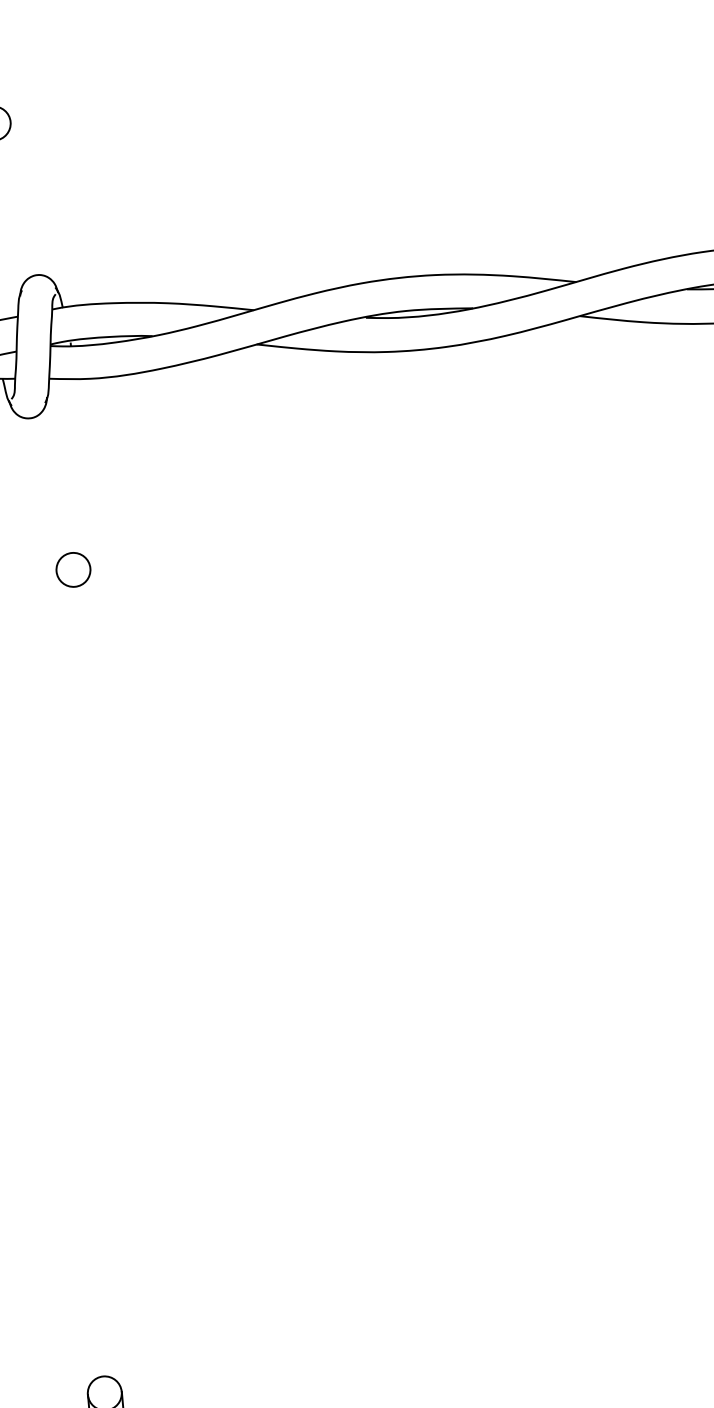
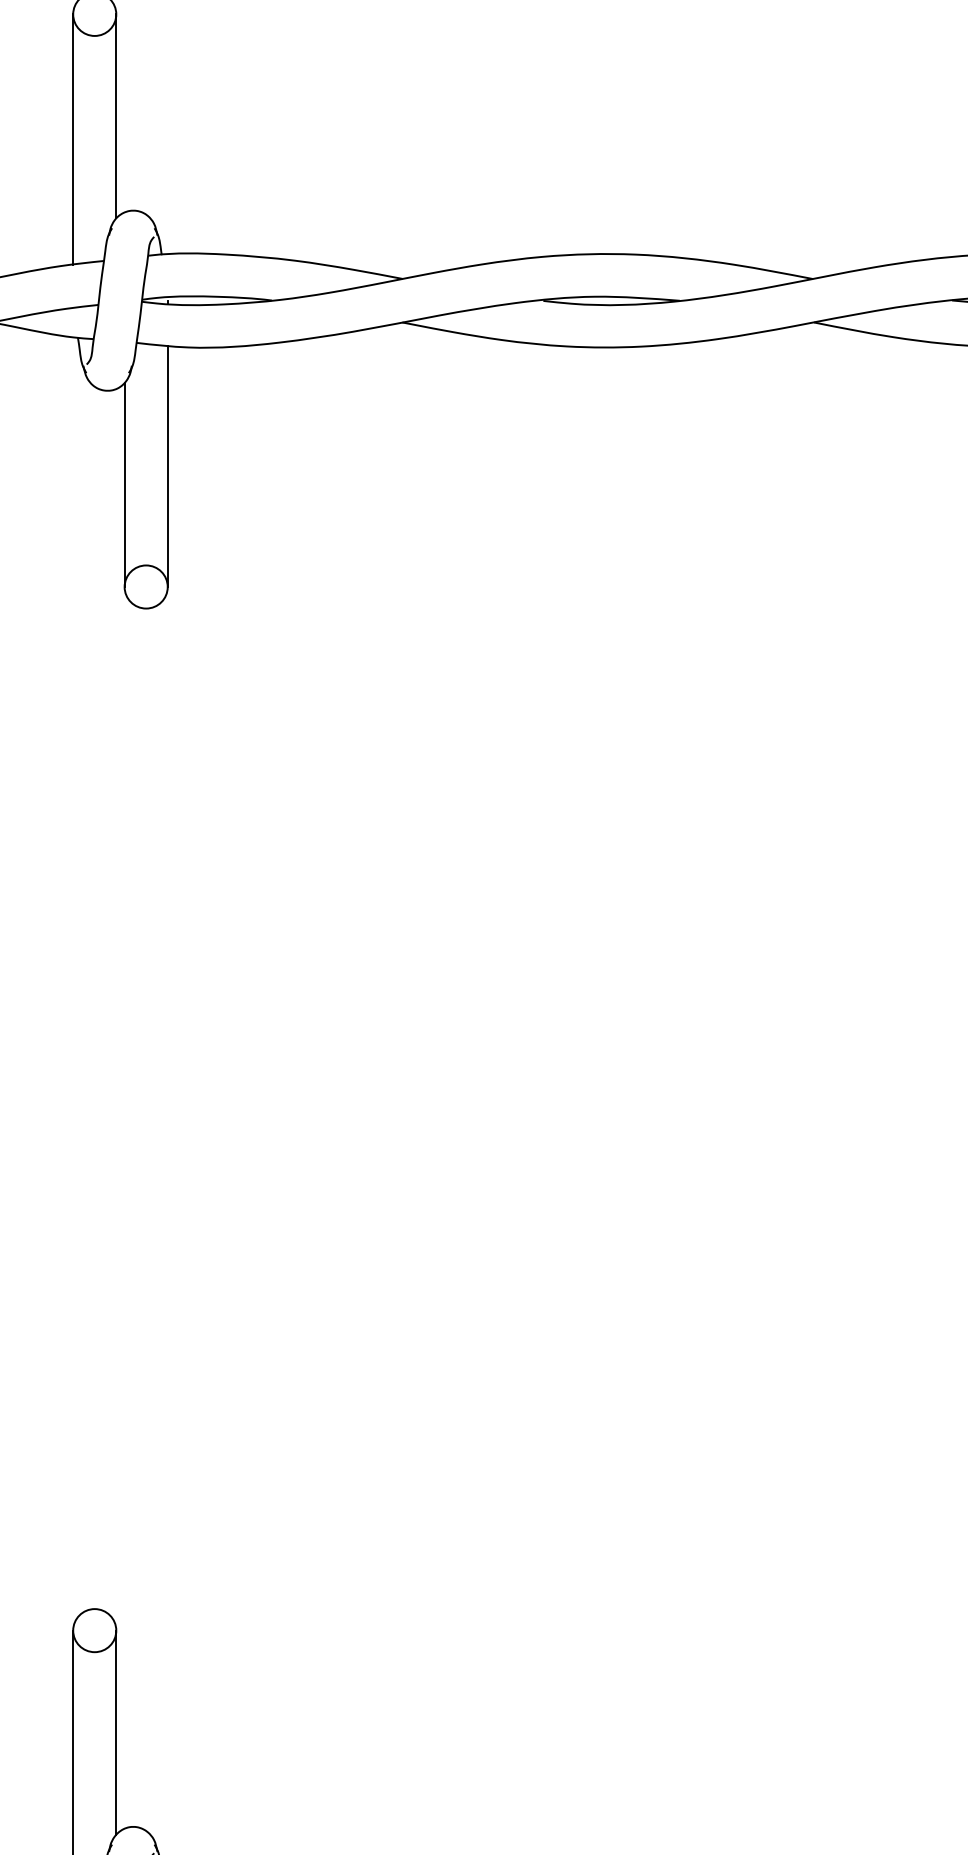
line: (17, 202) -> (116, 116), added
line: (81, 473) -> (167, 466), added
line: (49, 490) -> (124, 484), added

